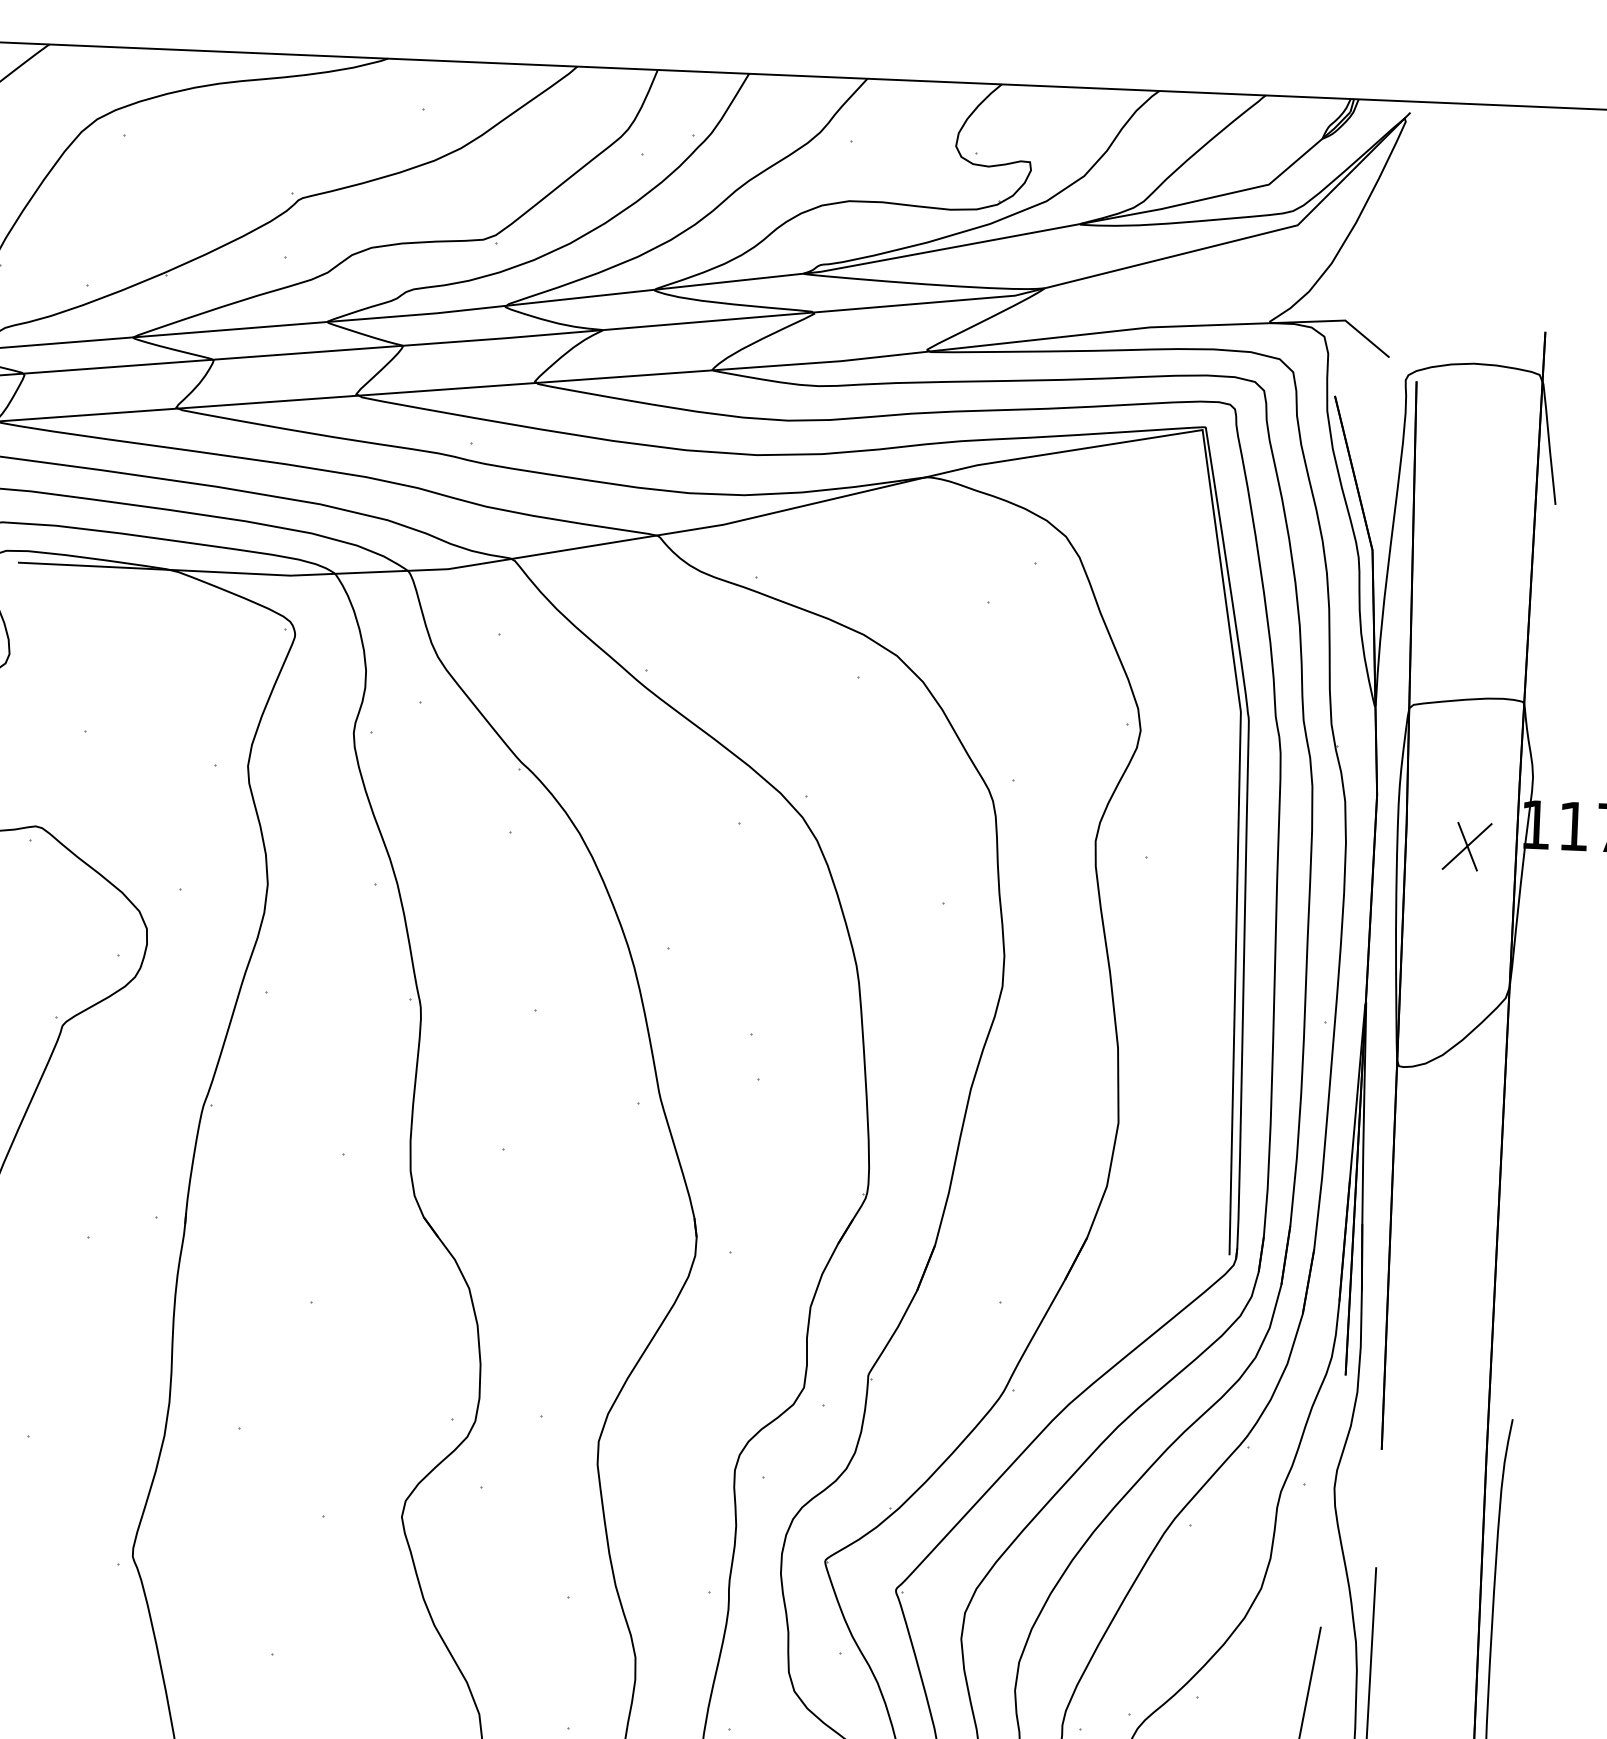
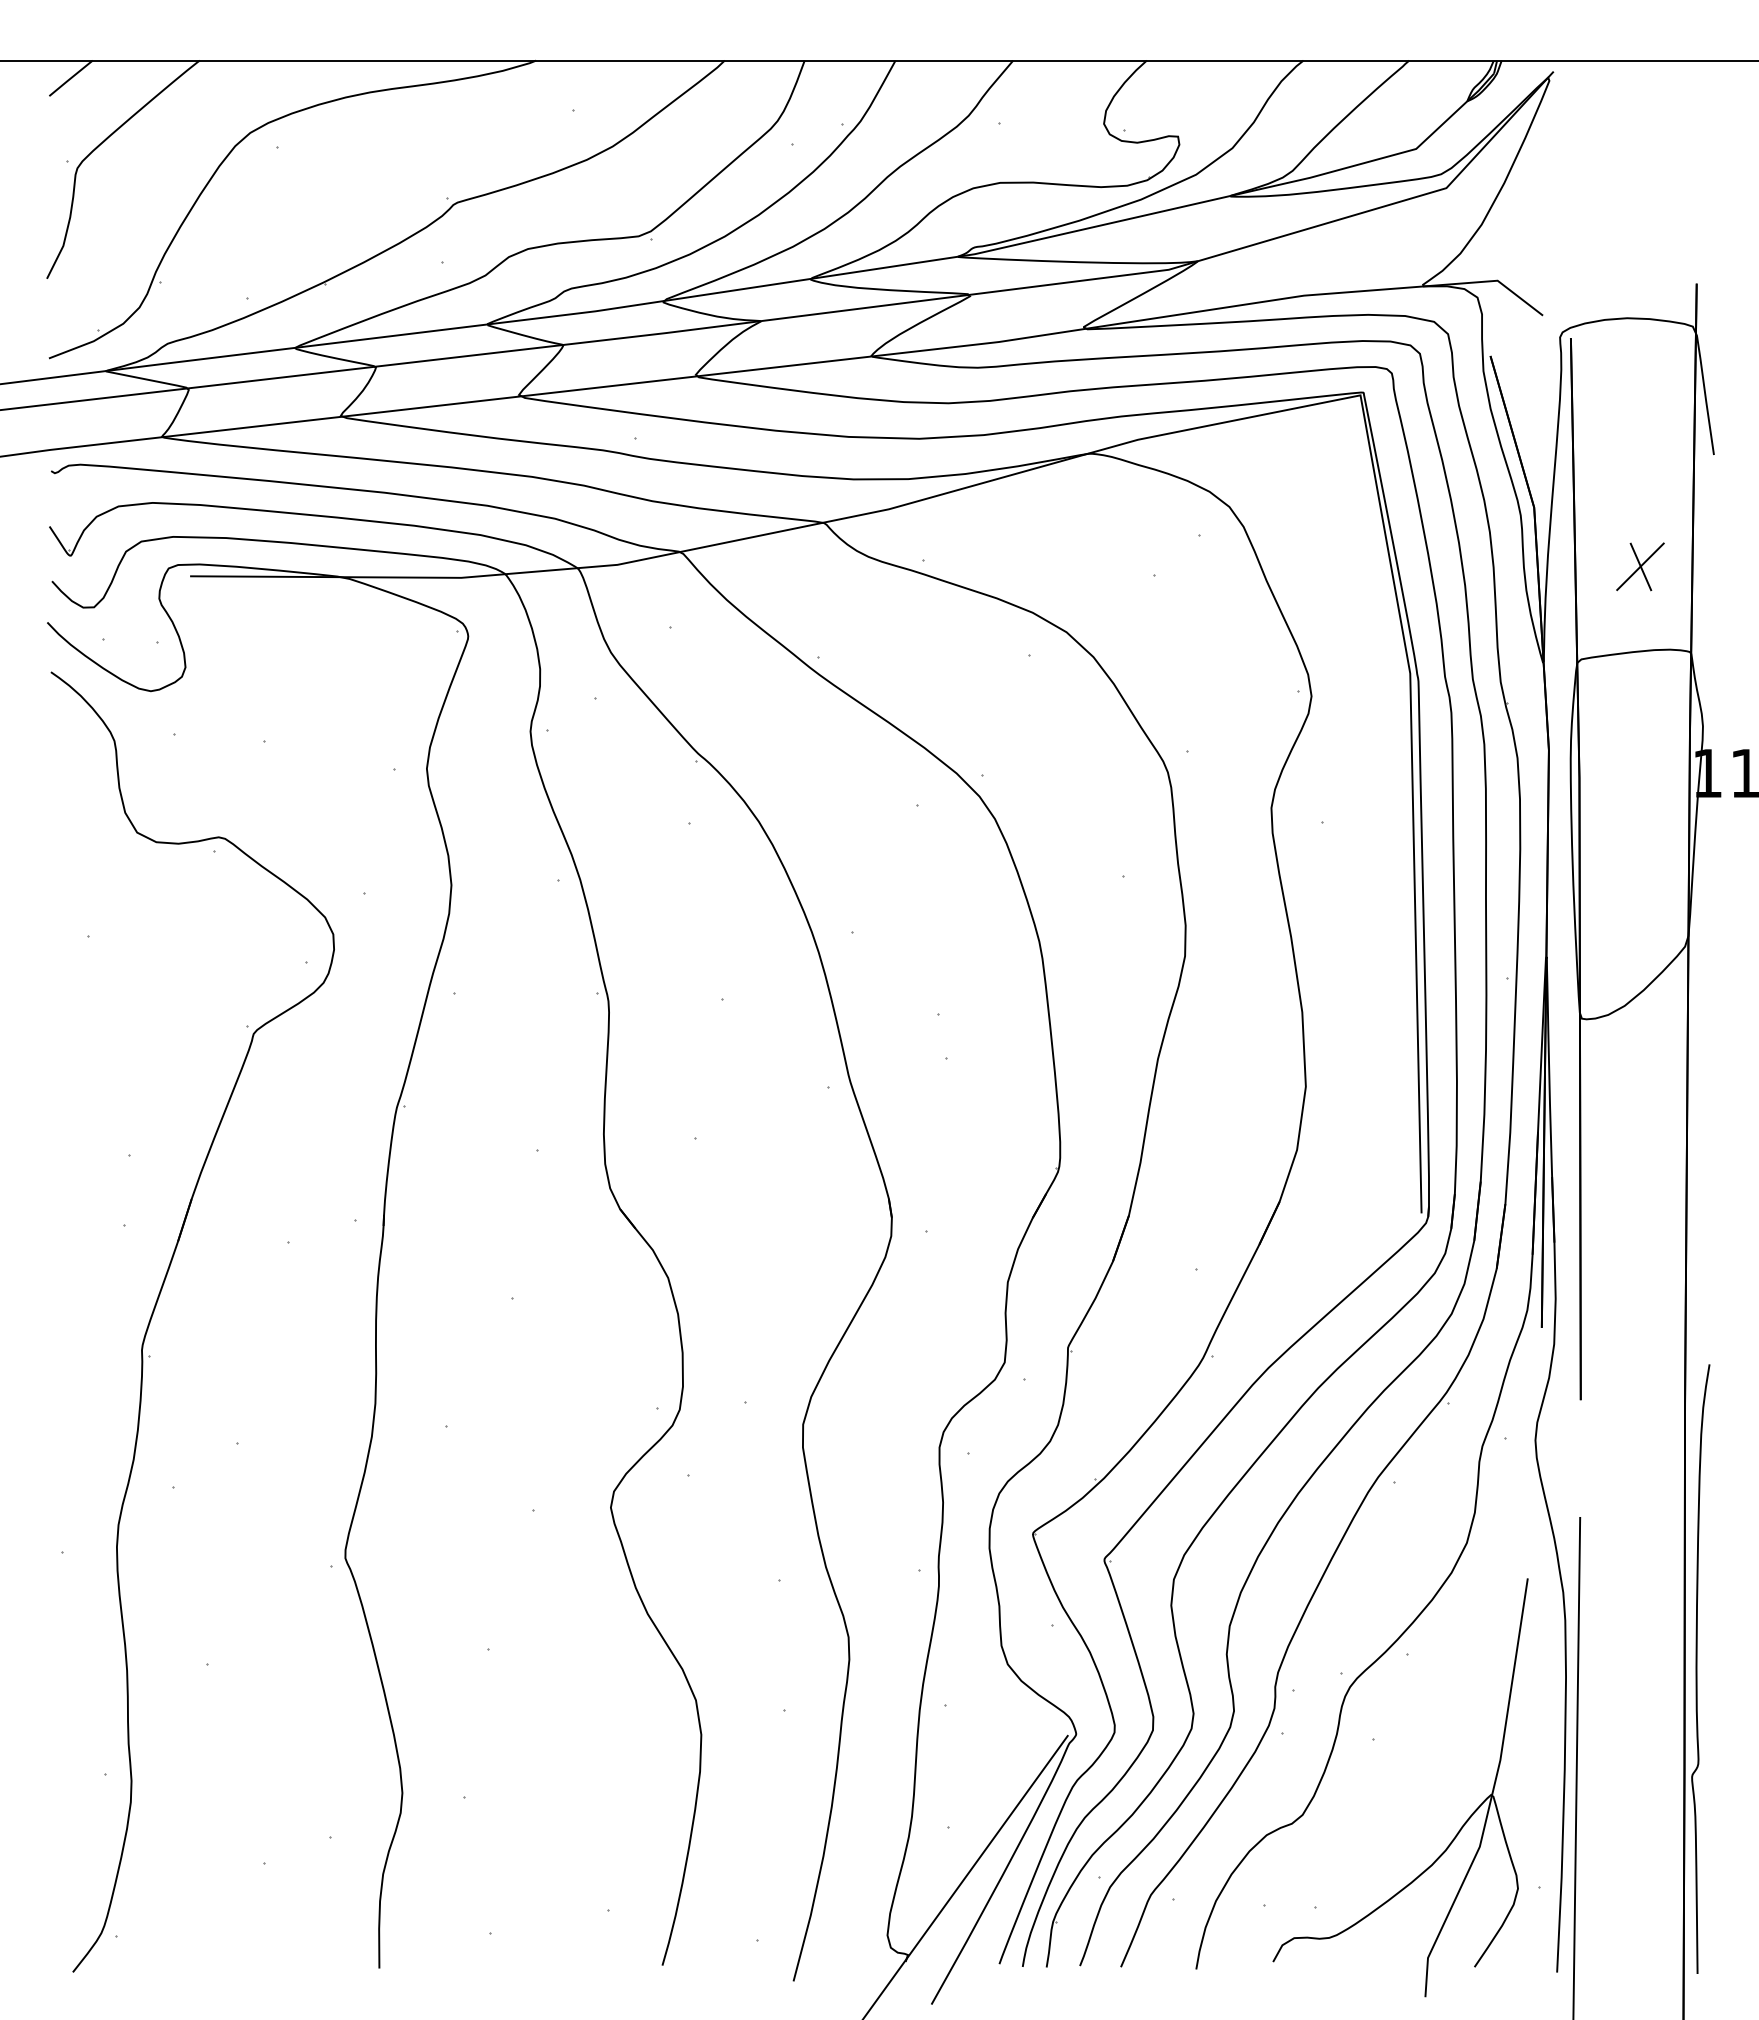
part: (1467, 846) -> (1640, 566), moved

